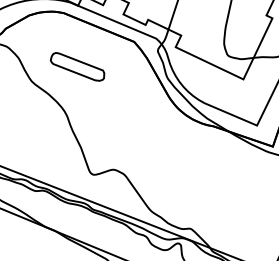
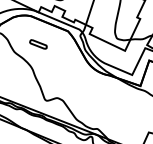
part: (77, 67) -> (38, 44), size x0.6

